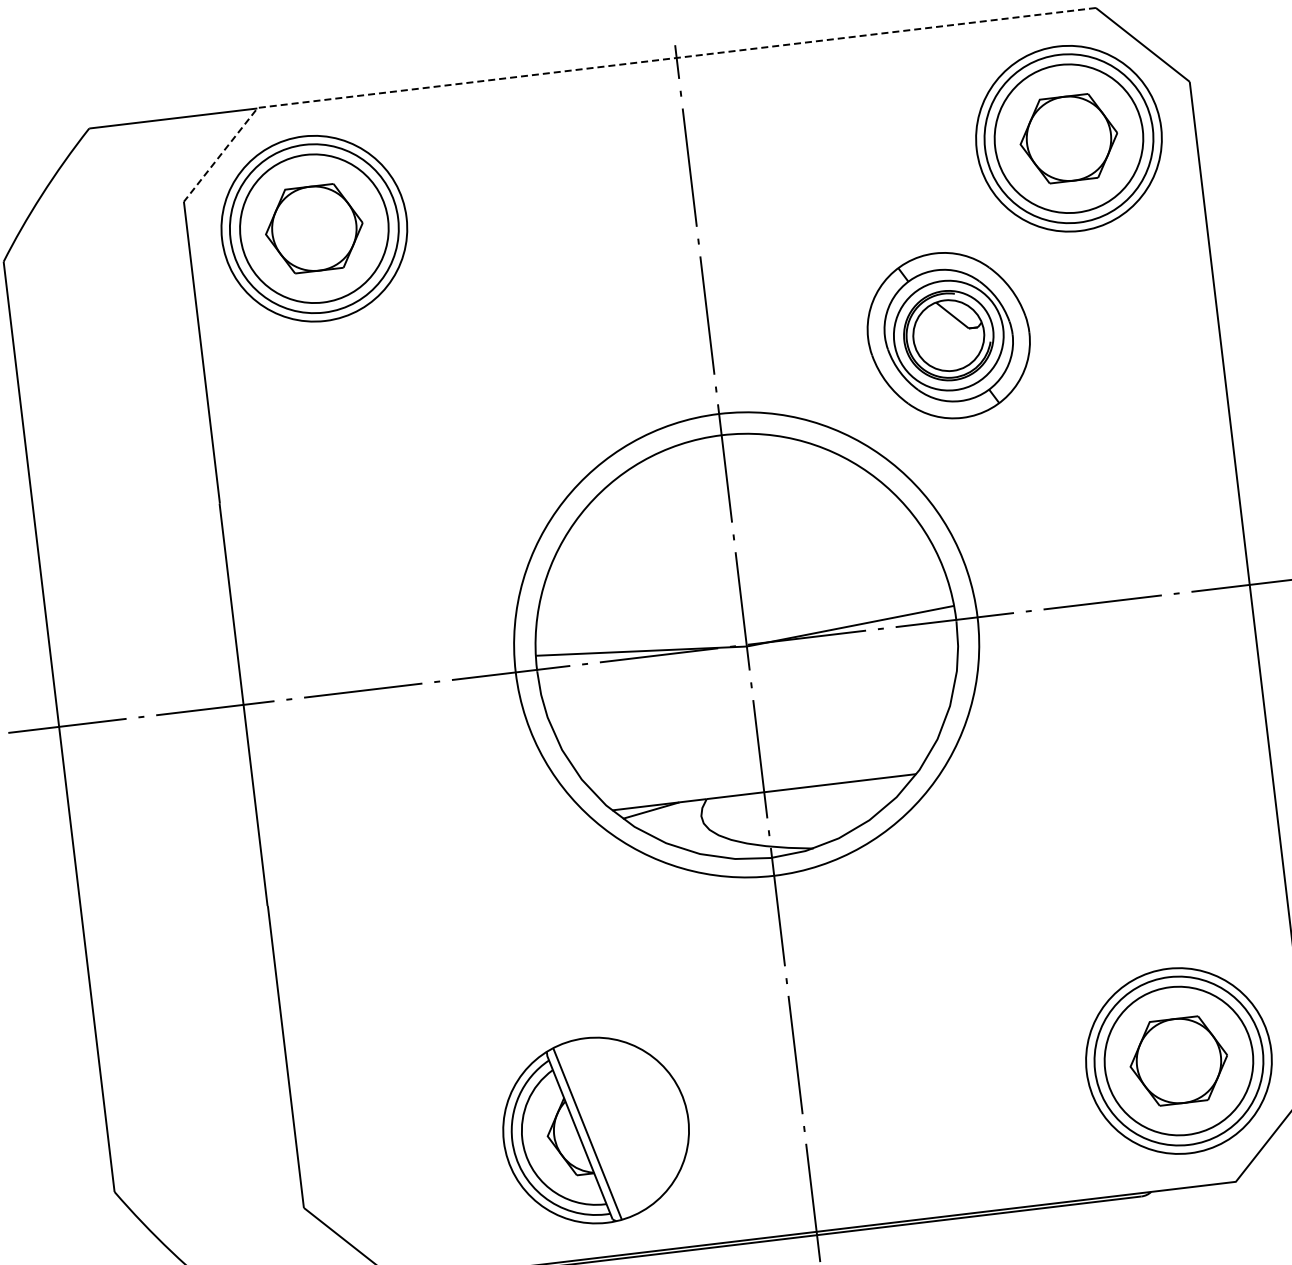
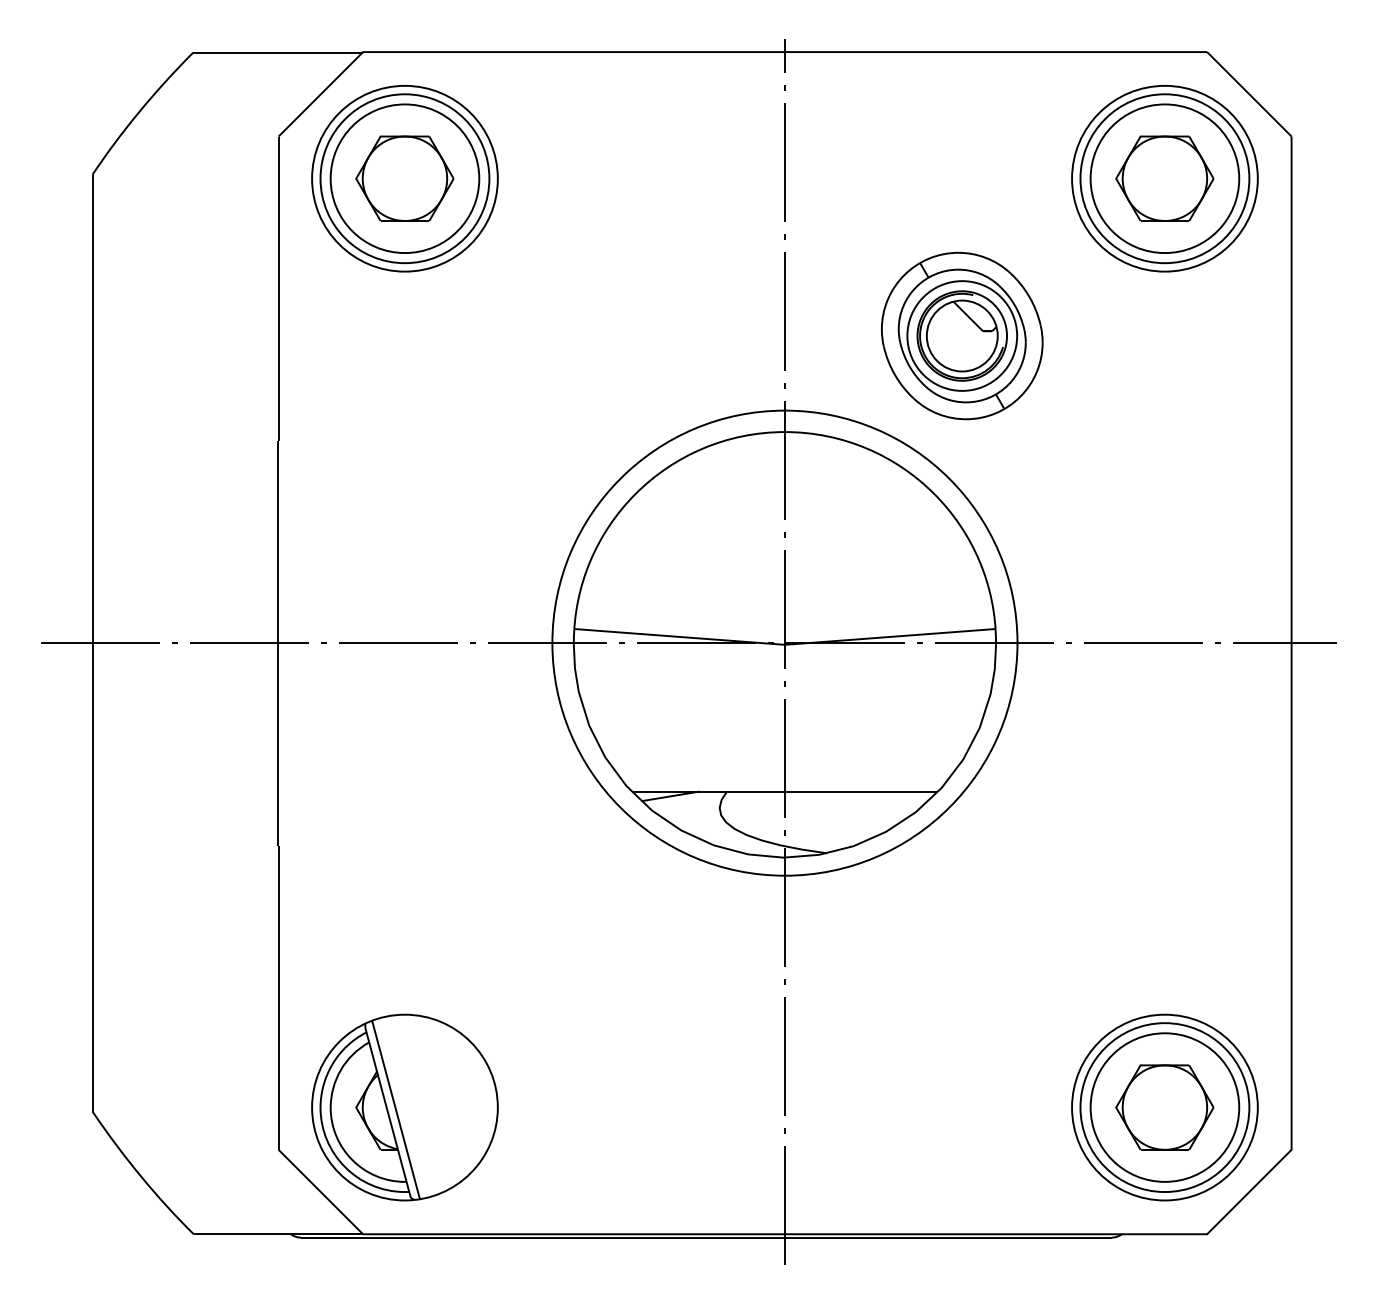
line: (616, 65) -> (724, 52), dashed -> solid
part: (948, 335) -> (962, 335), moved
part: (595, 1130) -> (404, 1107), moved

